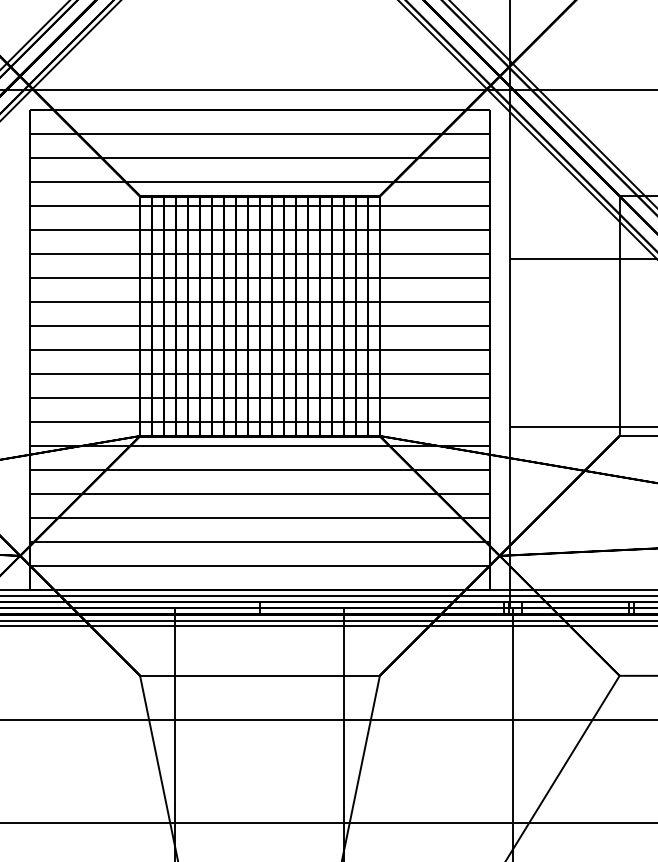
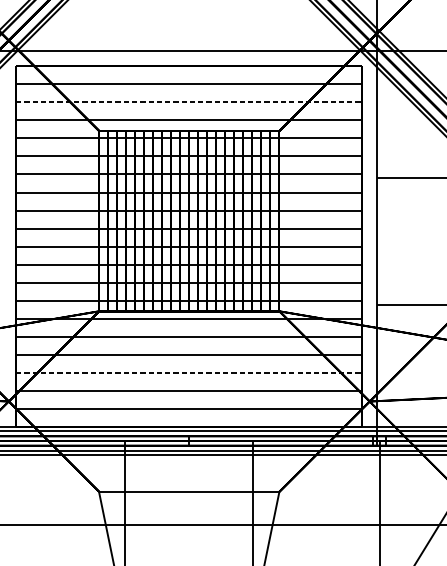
line: (259, 158) -> (188, 102), solid -> dashed
line: (259, 518) -> (188, 373), solid -> dashed

